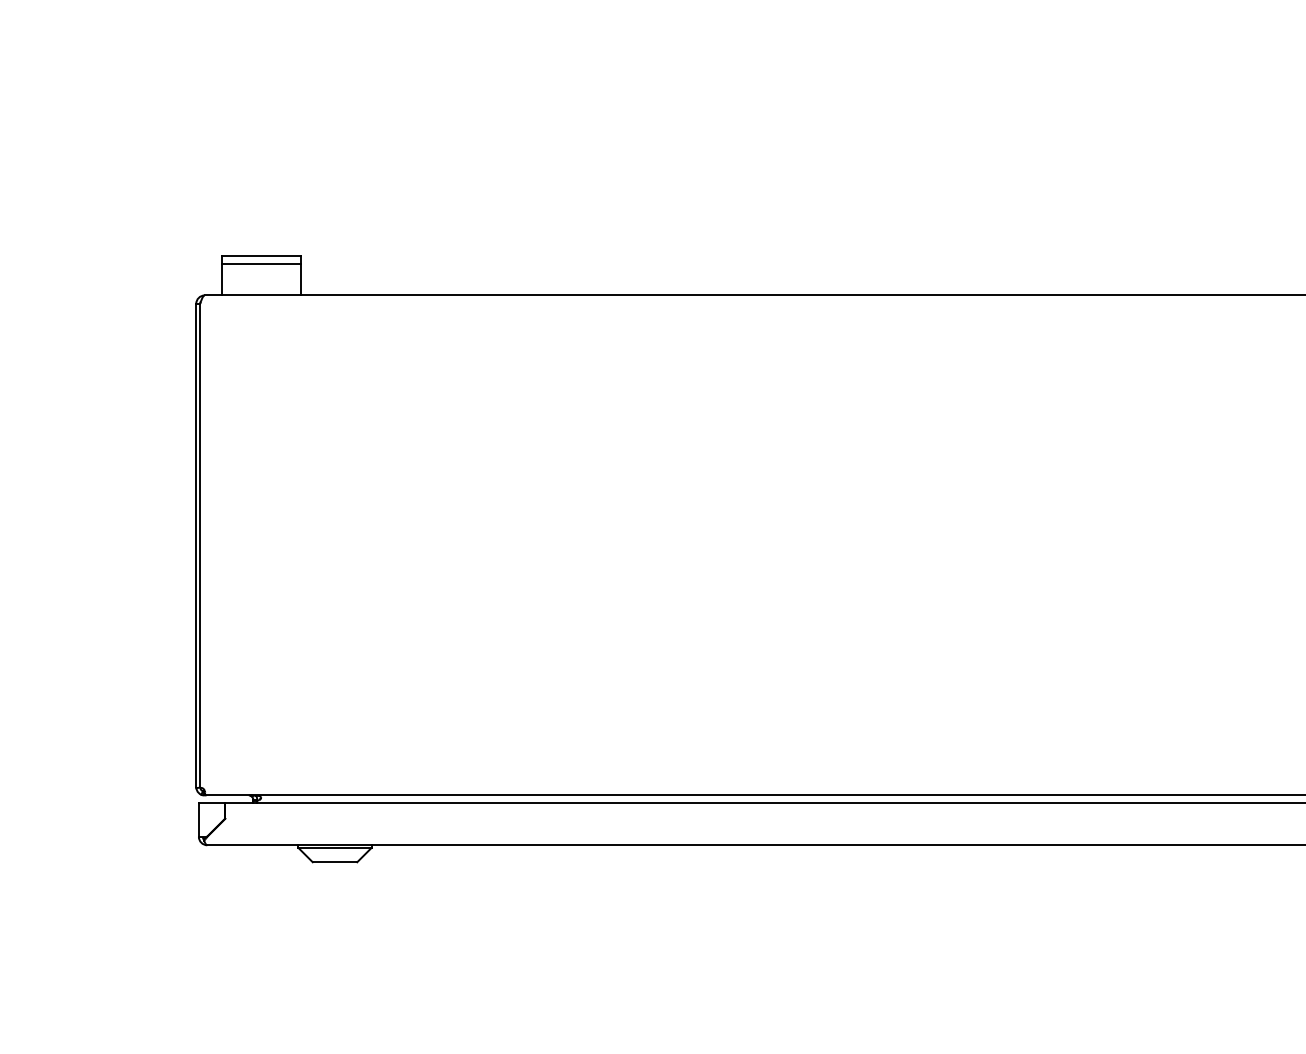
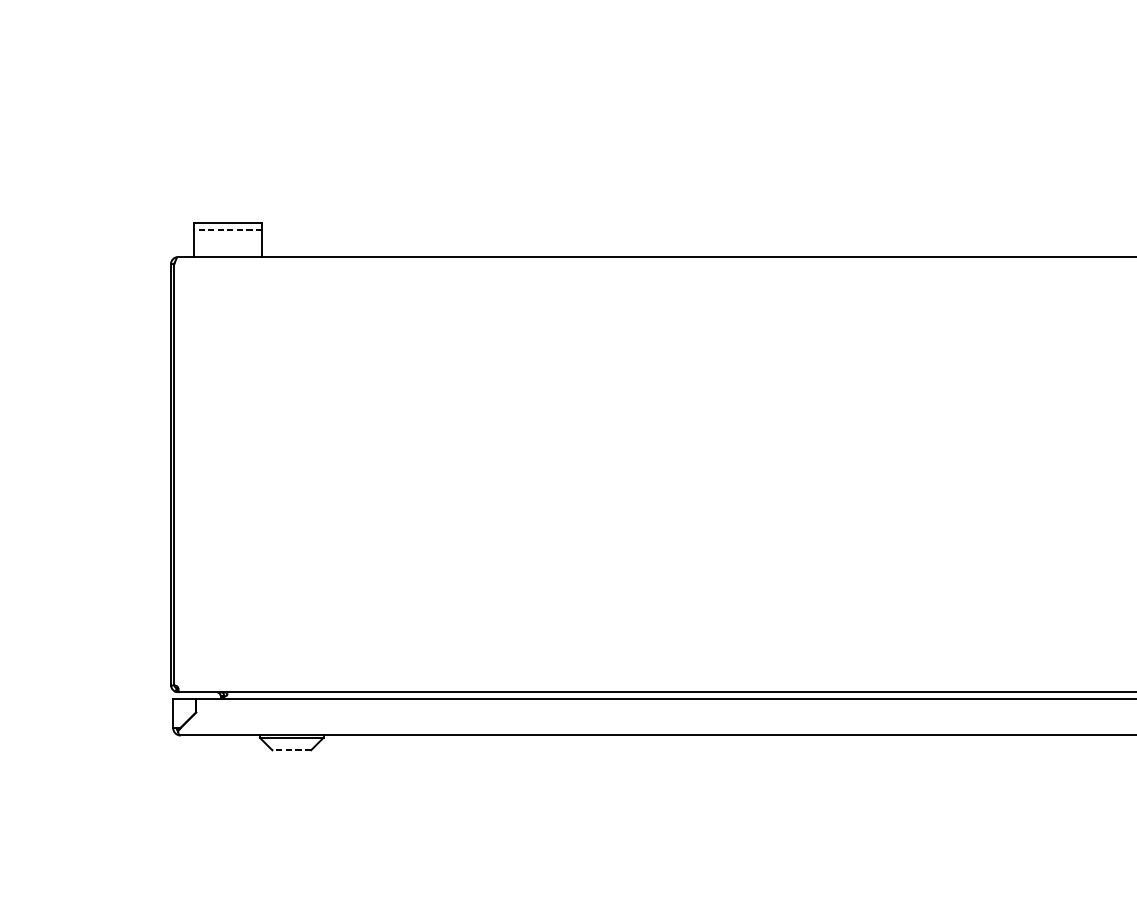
line: (261, 264) -> (227, 230), solid -> dashed
line: (334, 862) -> (291, 750), solid -> dashed

